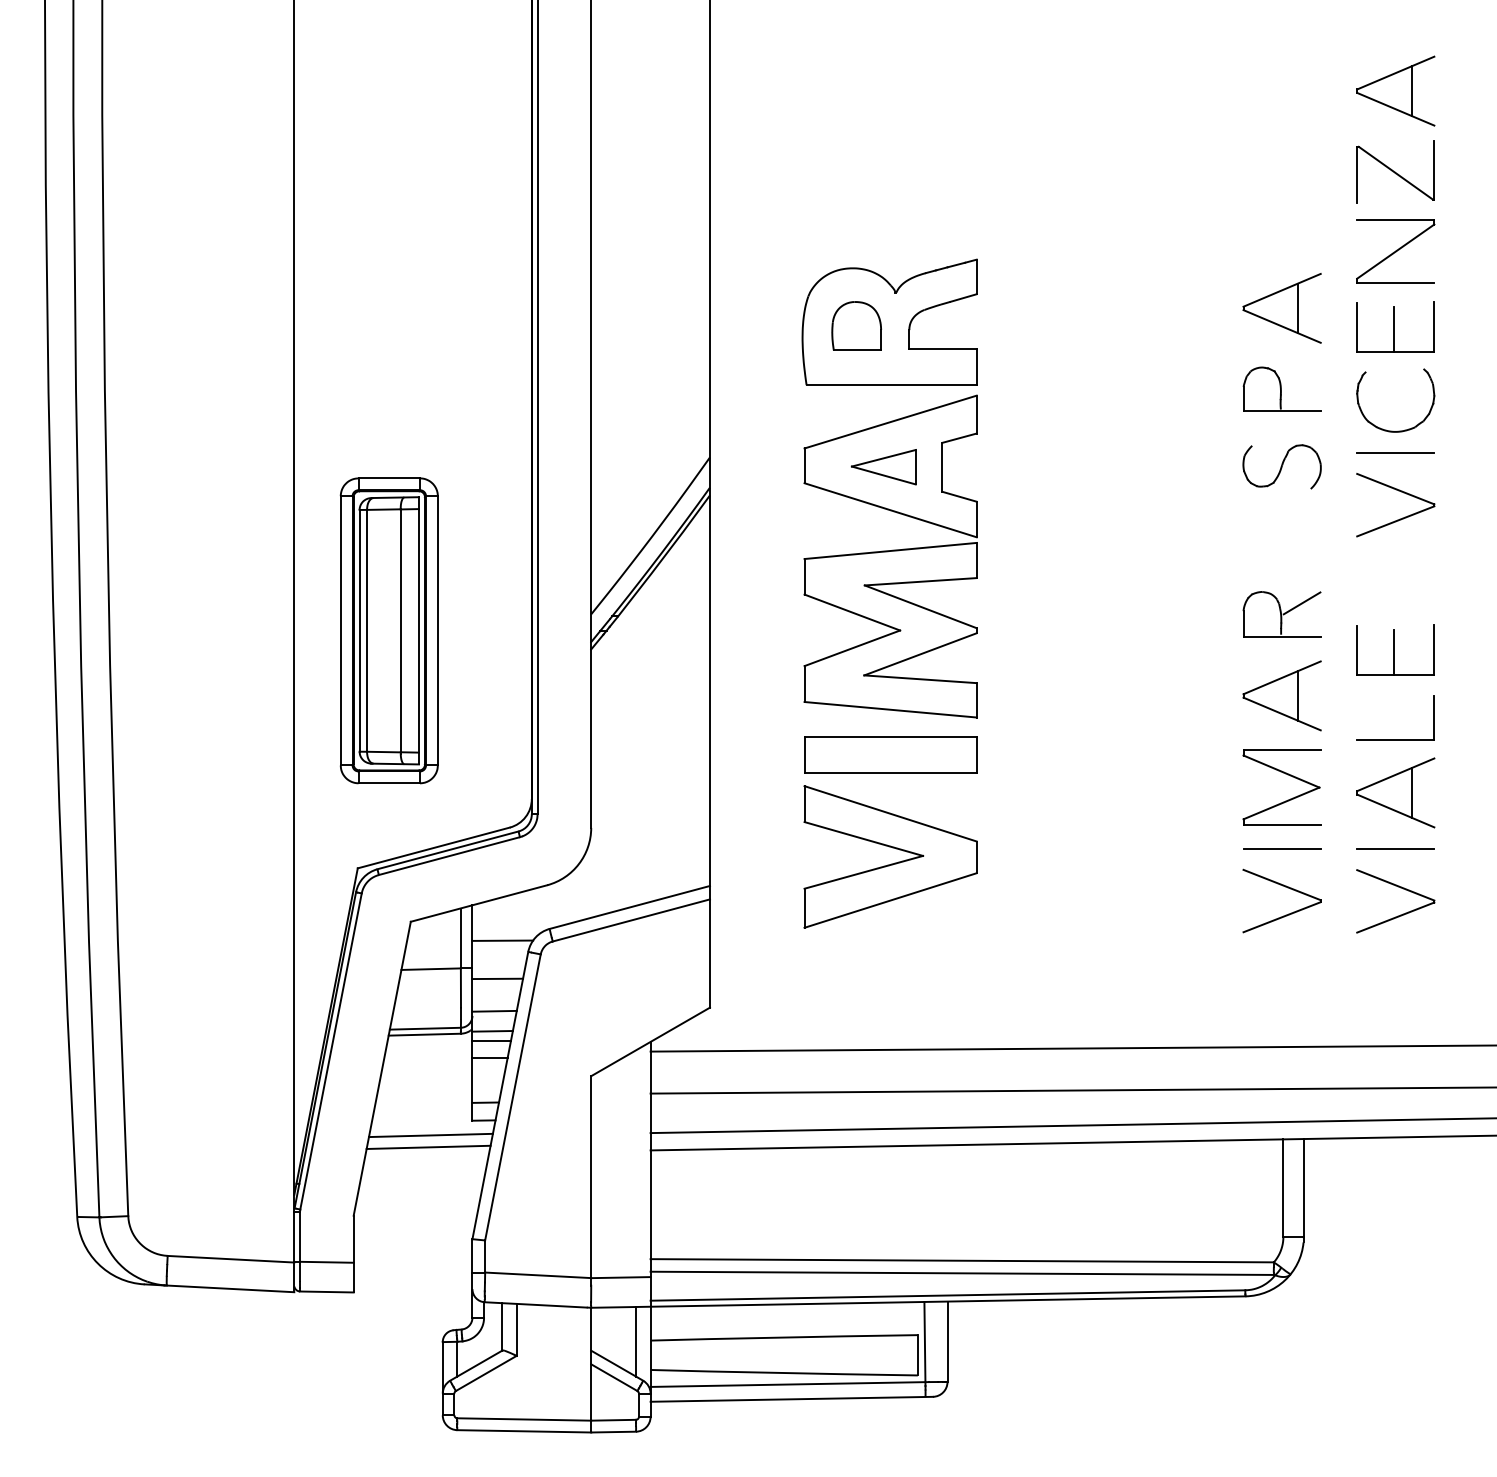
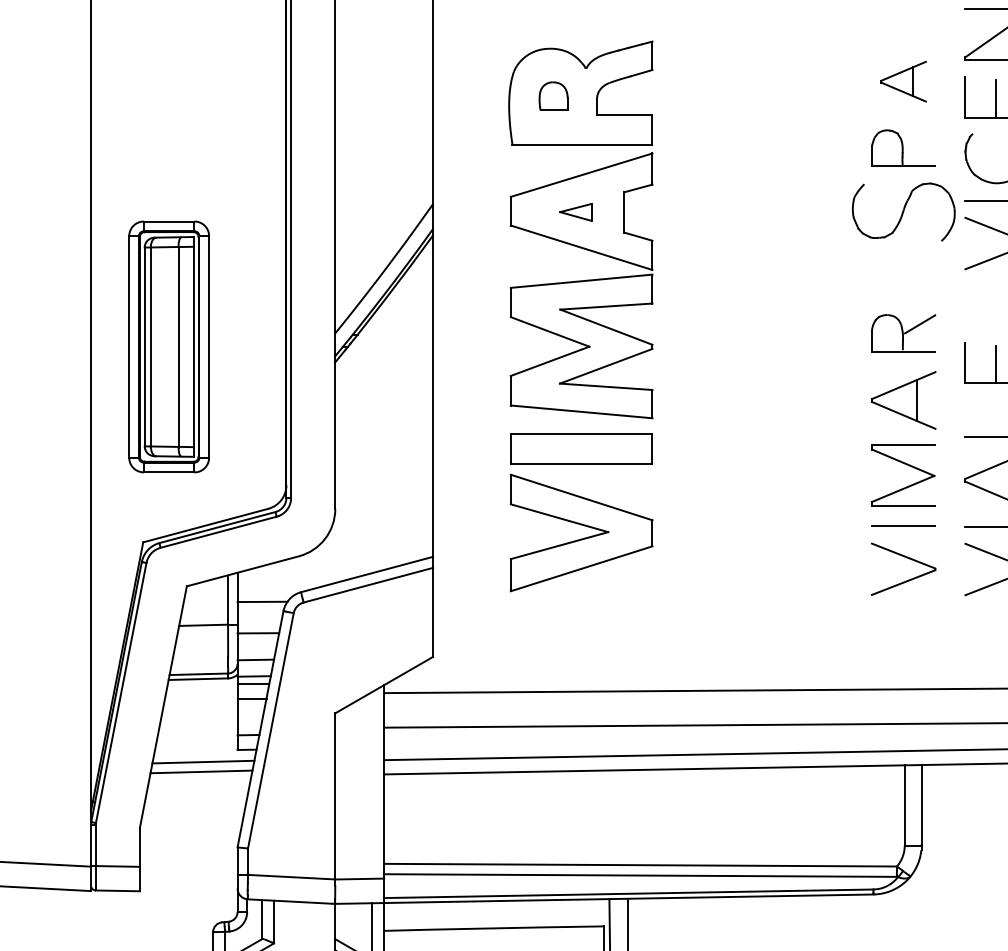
part: (1281, 308) -> (903, 81), size x0.7
part: (856, 325) -> (553, 95), size x0.7
part: (1281, 466) -> (903, 211), size x1.6
part: (883, 467) -> (575, 212), size x0.6

